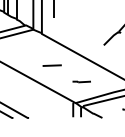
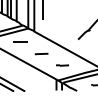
line: (22, 47) -> (20, 41), added

